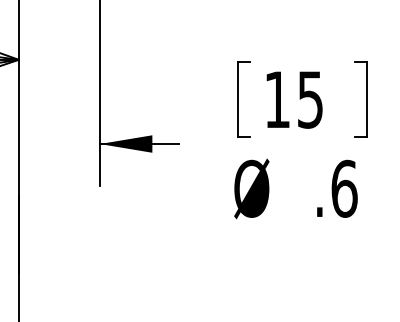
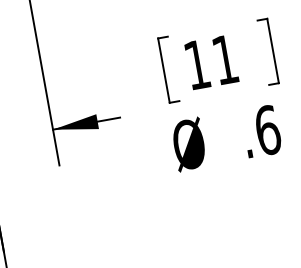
text: (310, 99) -> (225, 59), 15 -> 11

